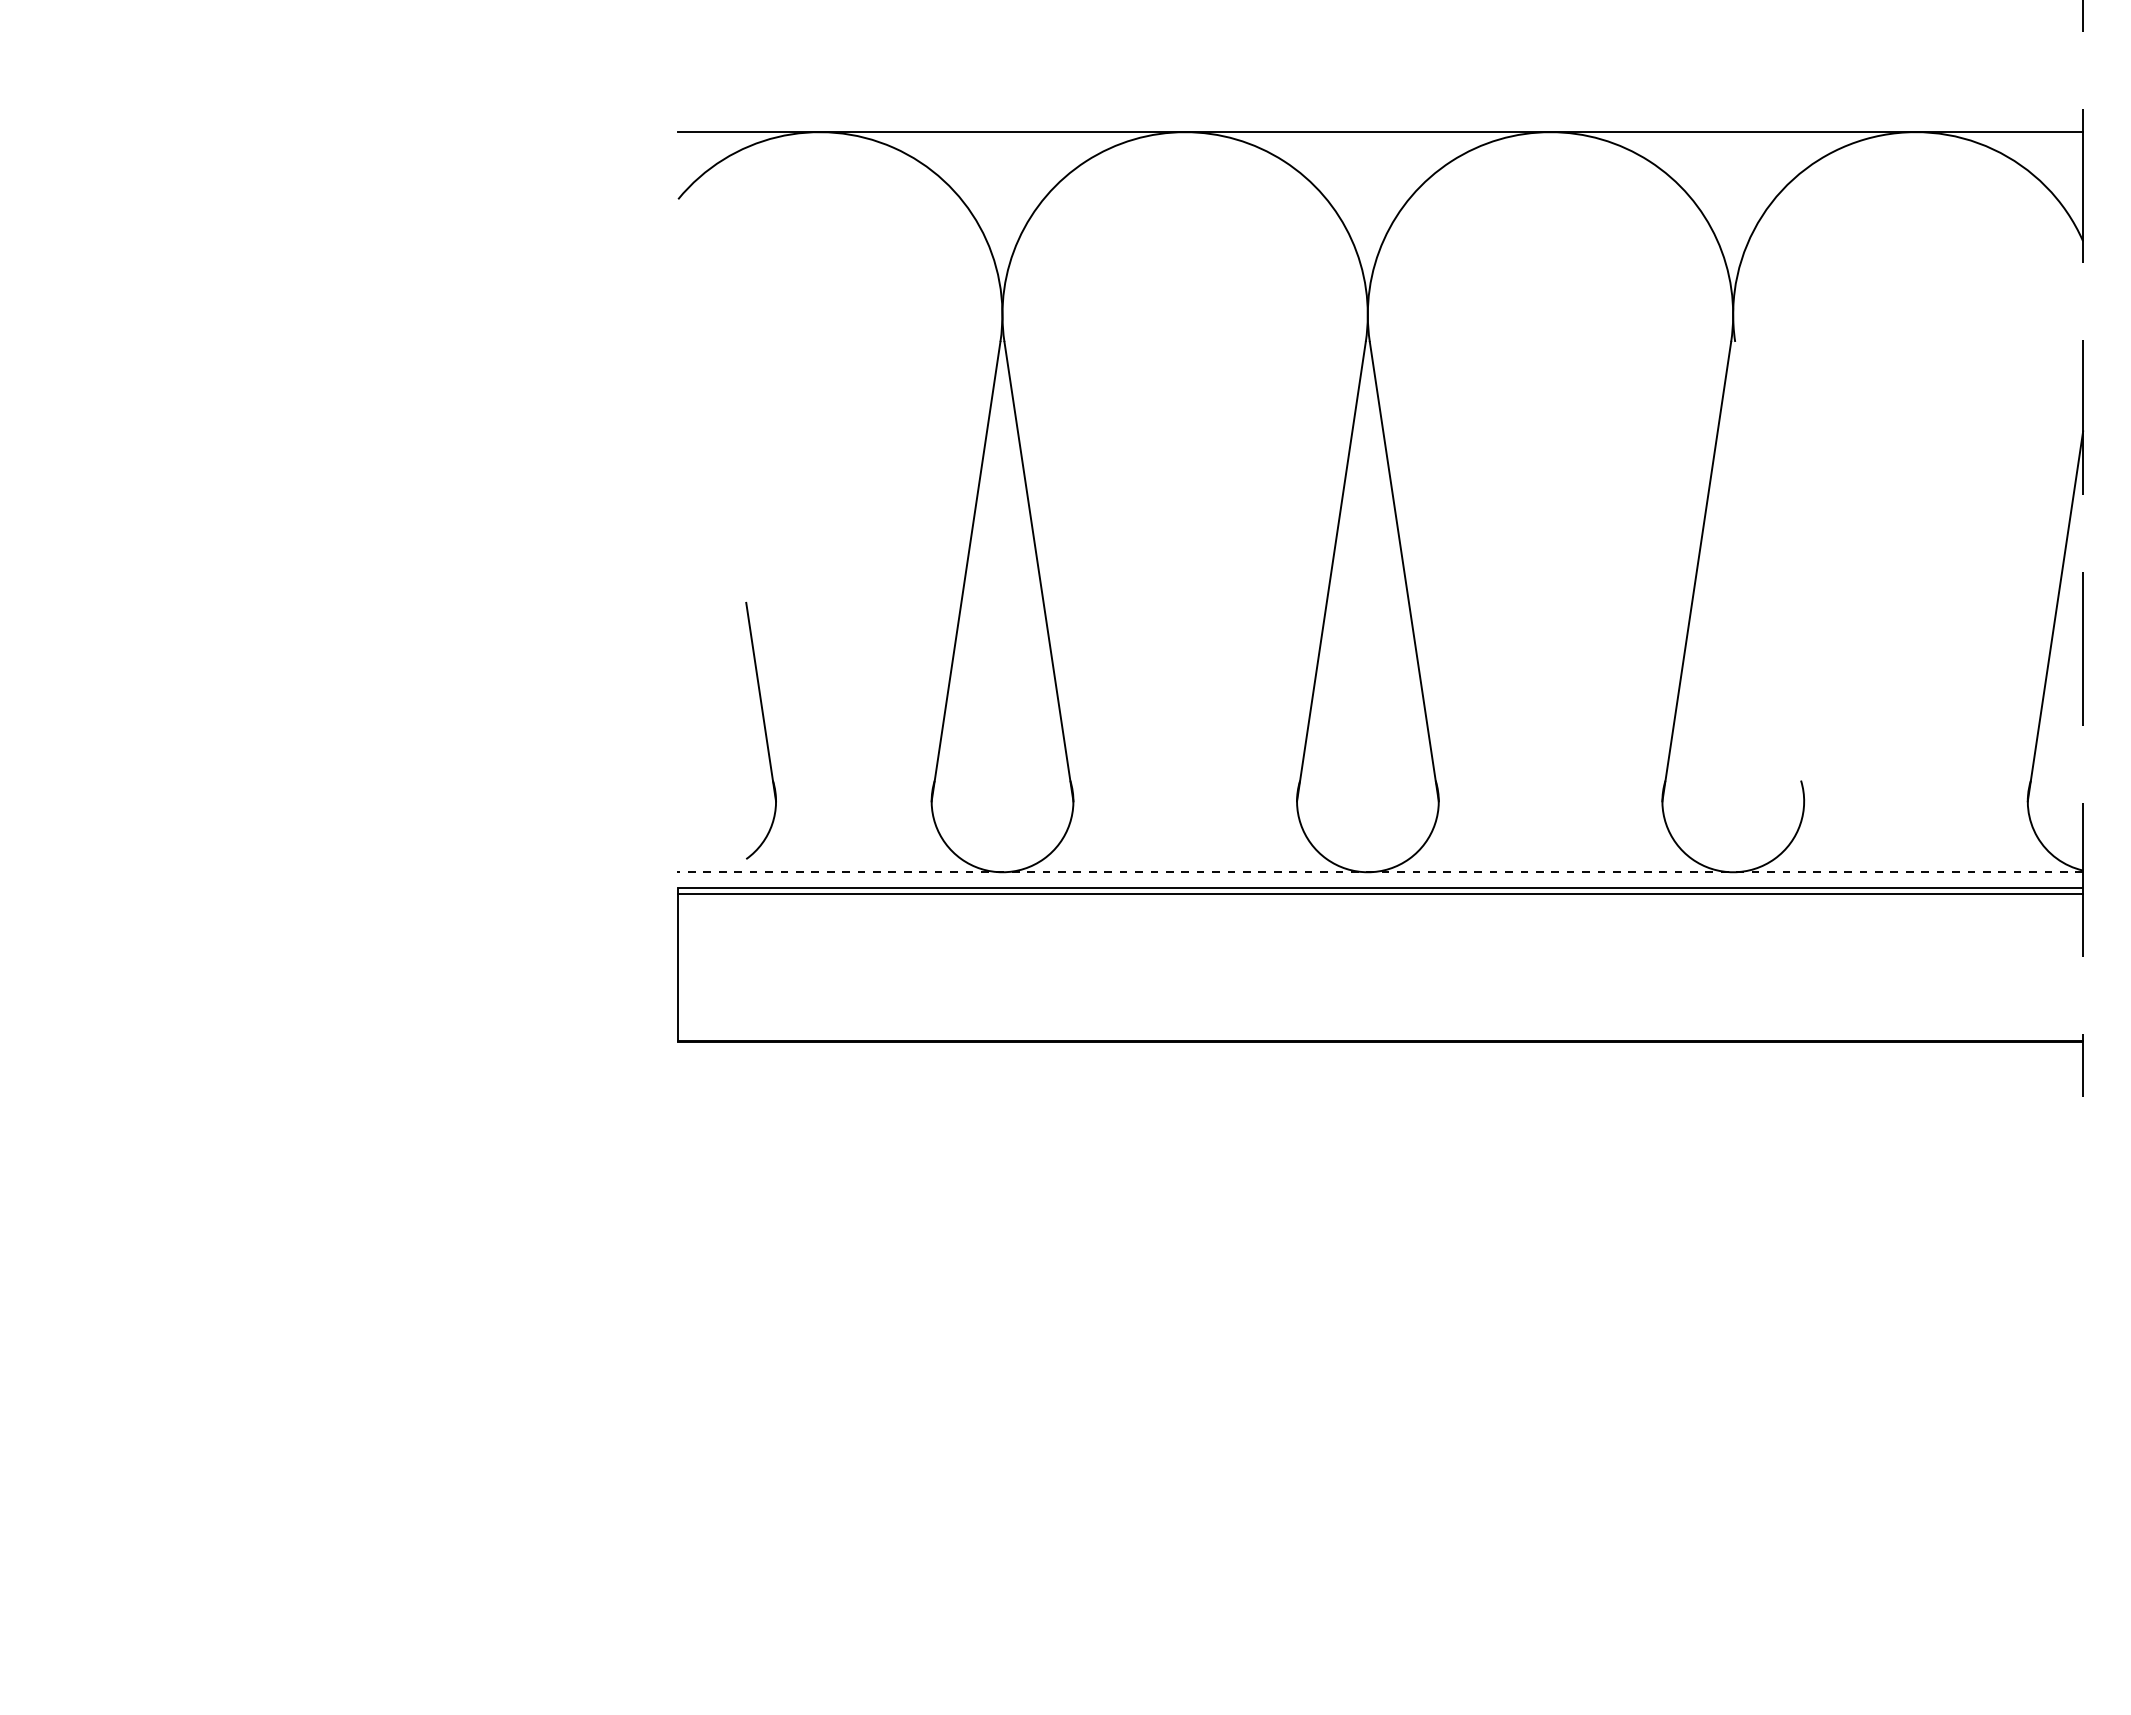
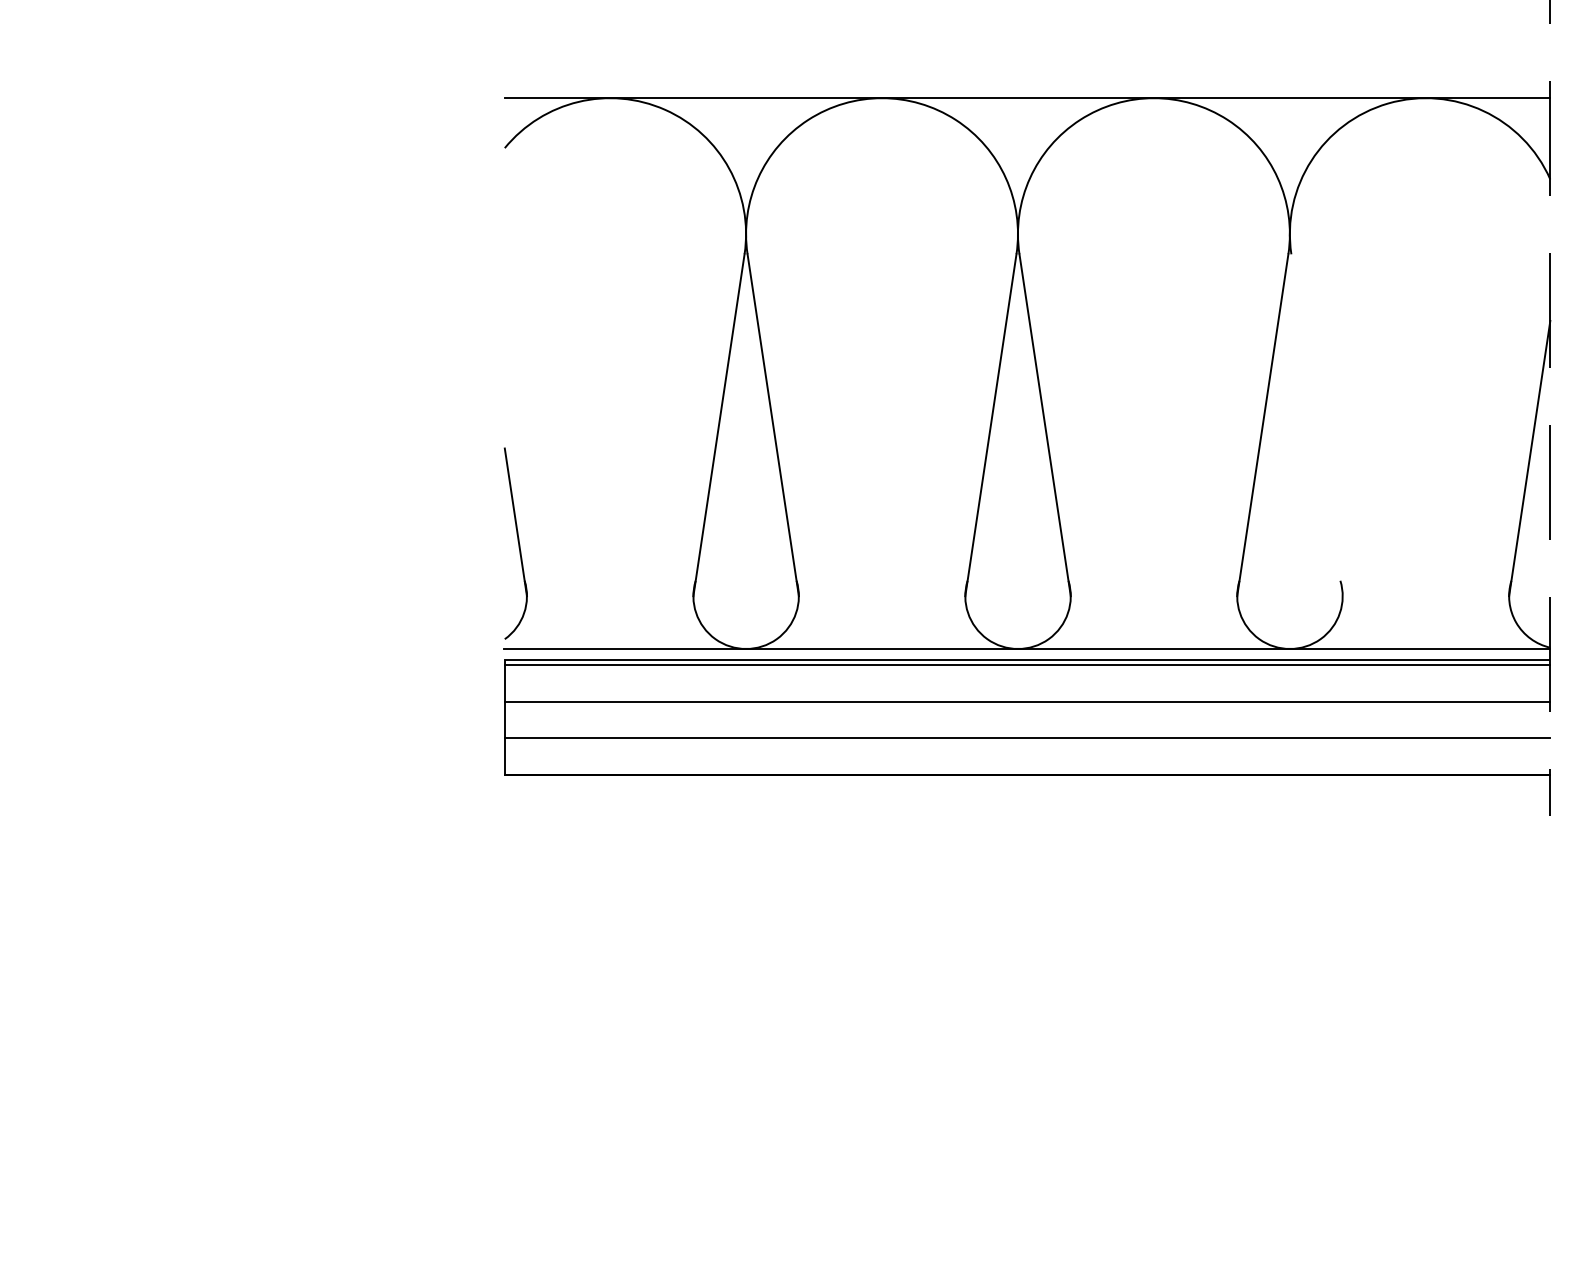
part: (760, 730) -> (515, 543), moved
line: (1379, 872) -> (1026, 649), dashed -> solid
line: (1380, 943) -> (1027, 702), added
line: (1380, 991) -> (1027, 737), added

